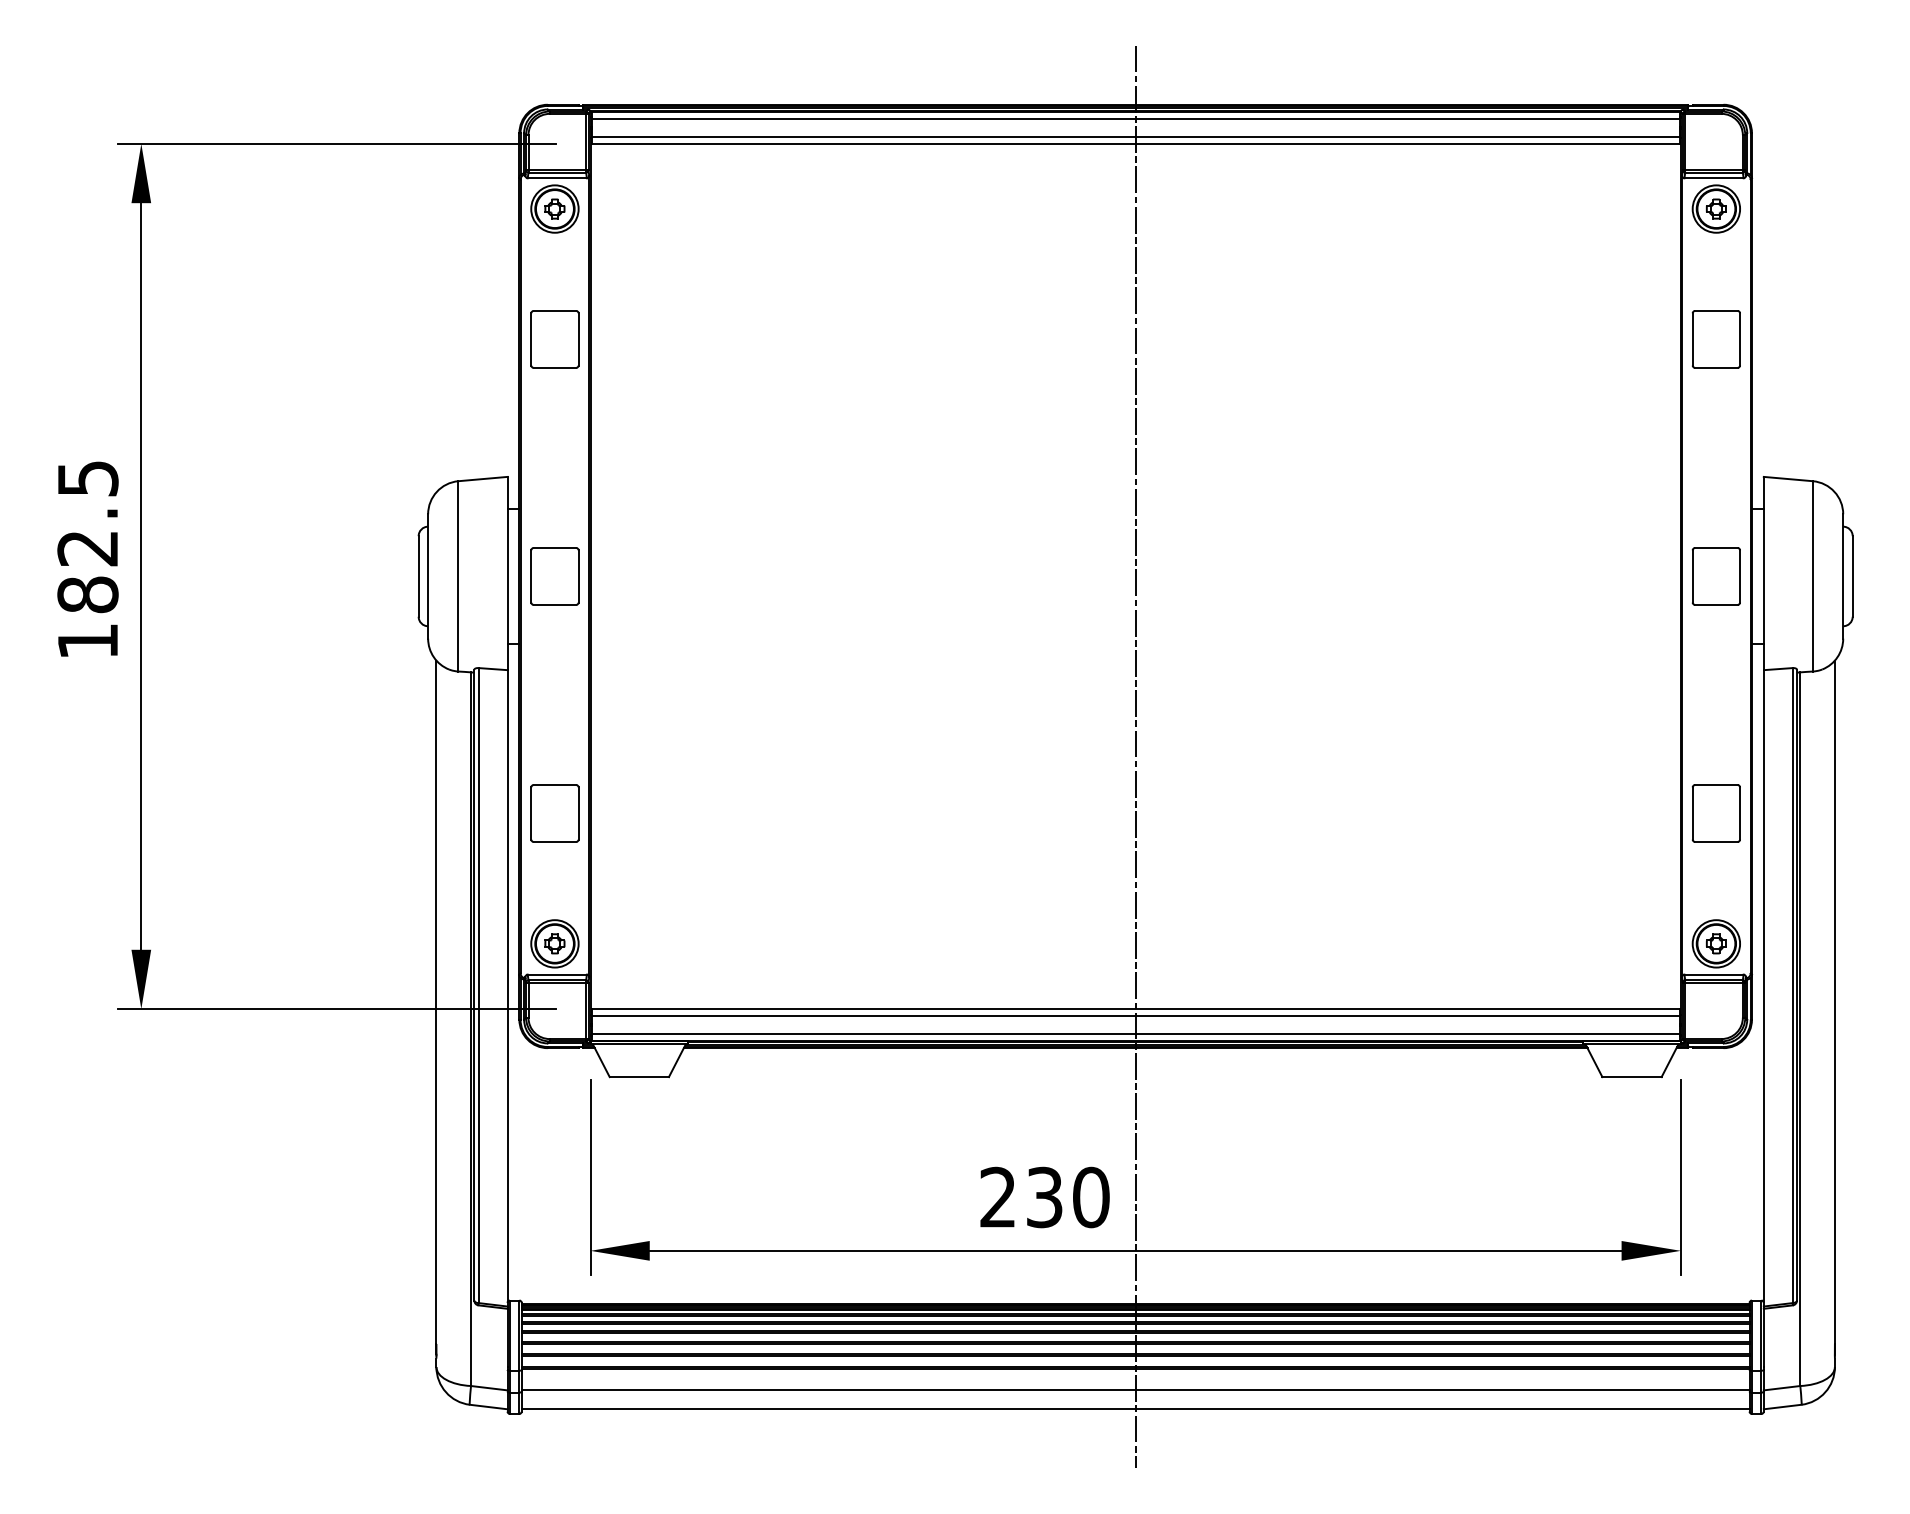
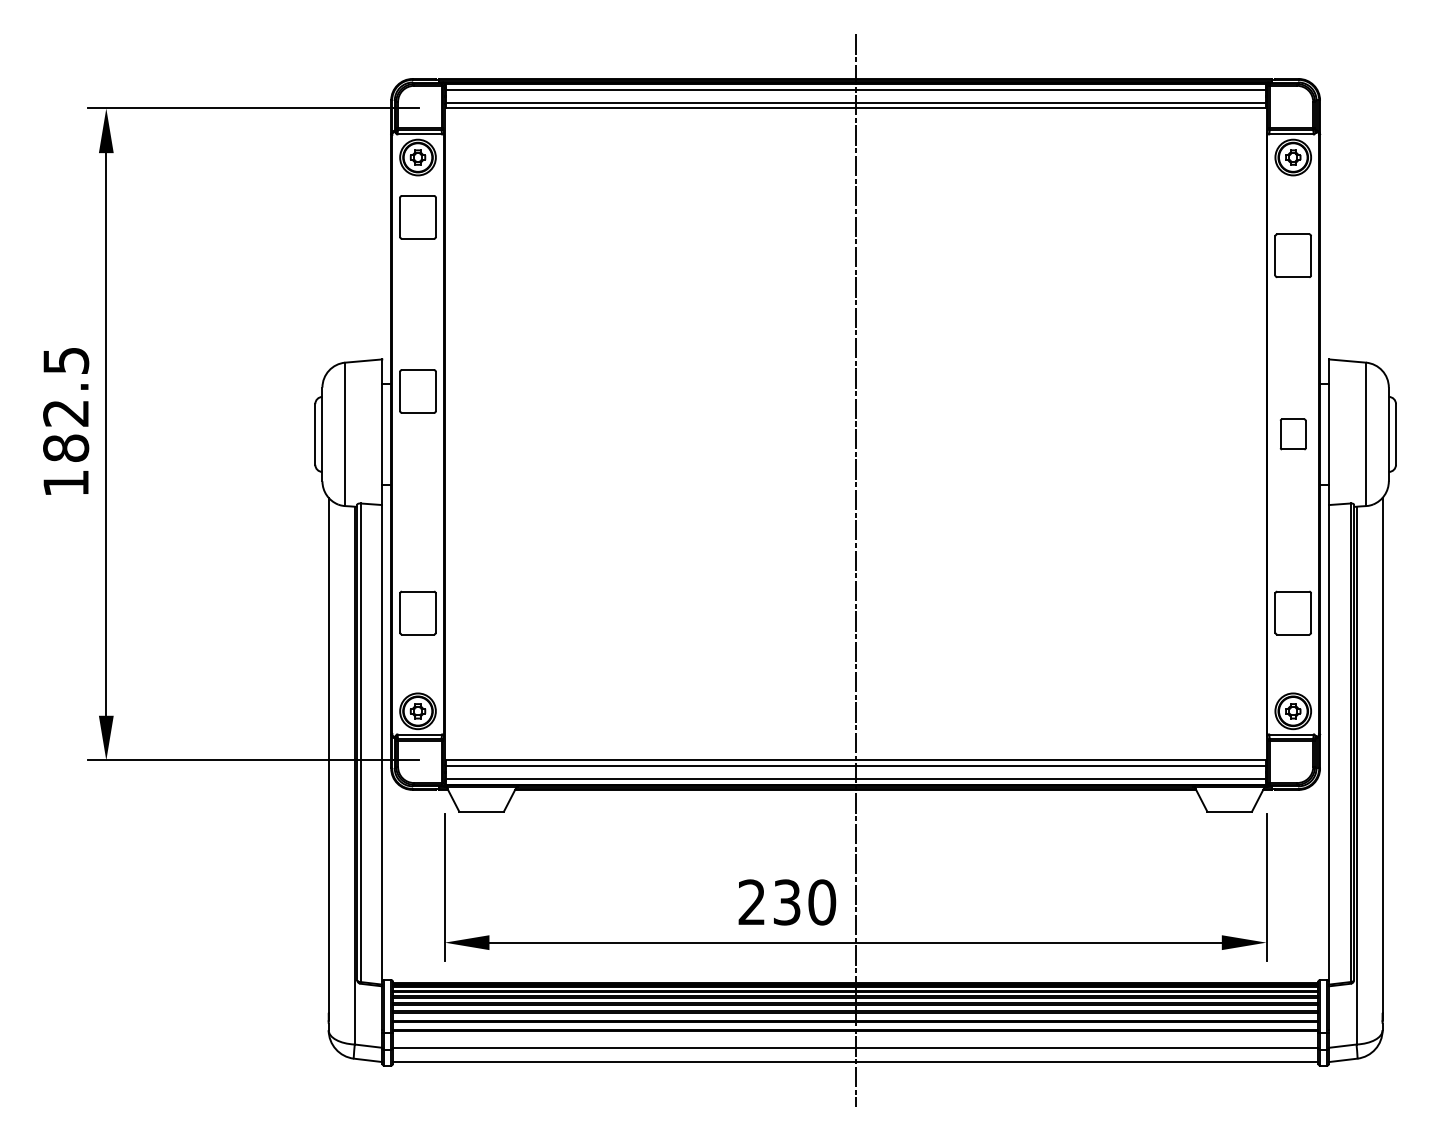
part: (554, 339) -> (417, 217), moved
part: (554, 576) -> (417, 391), moved
part: (1715, 576) -> (1292, 434), size x0.7

